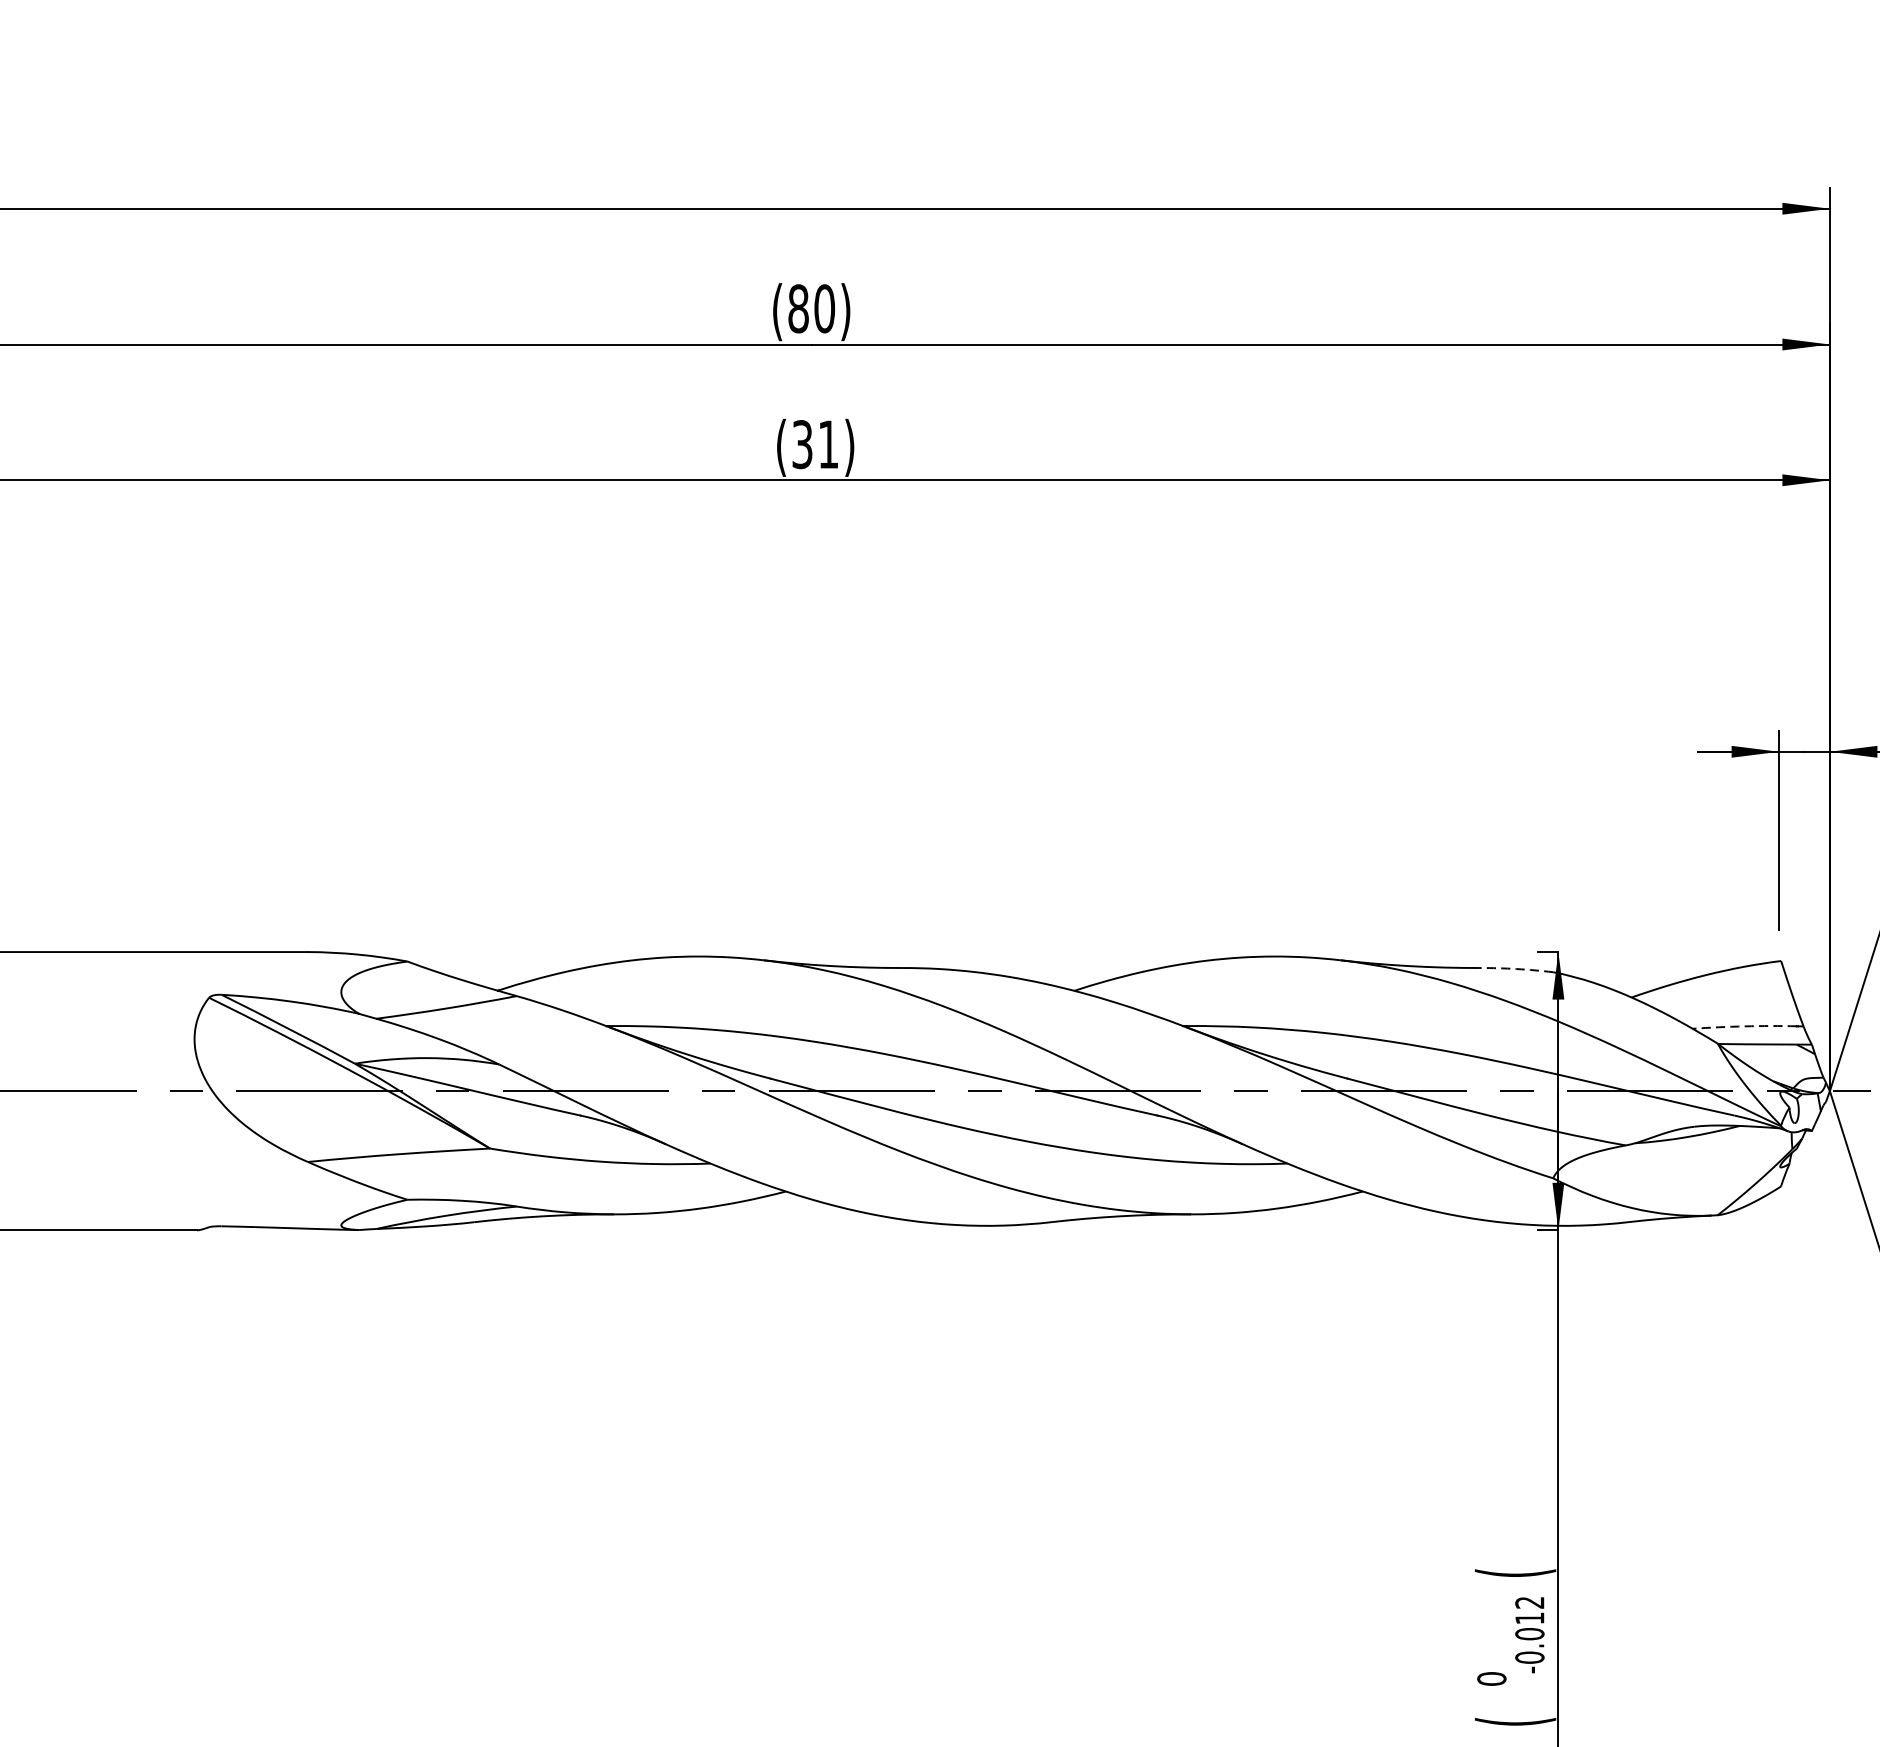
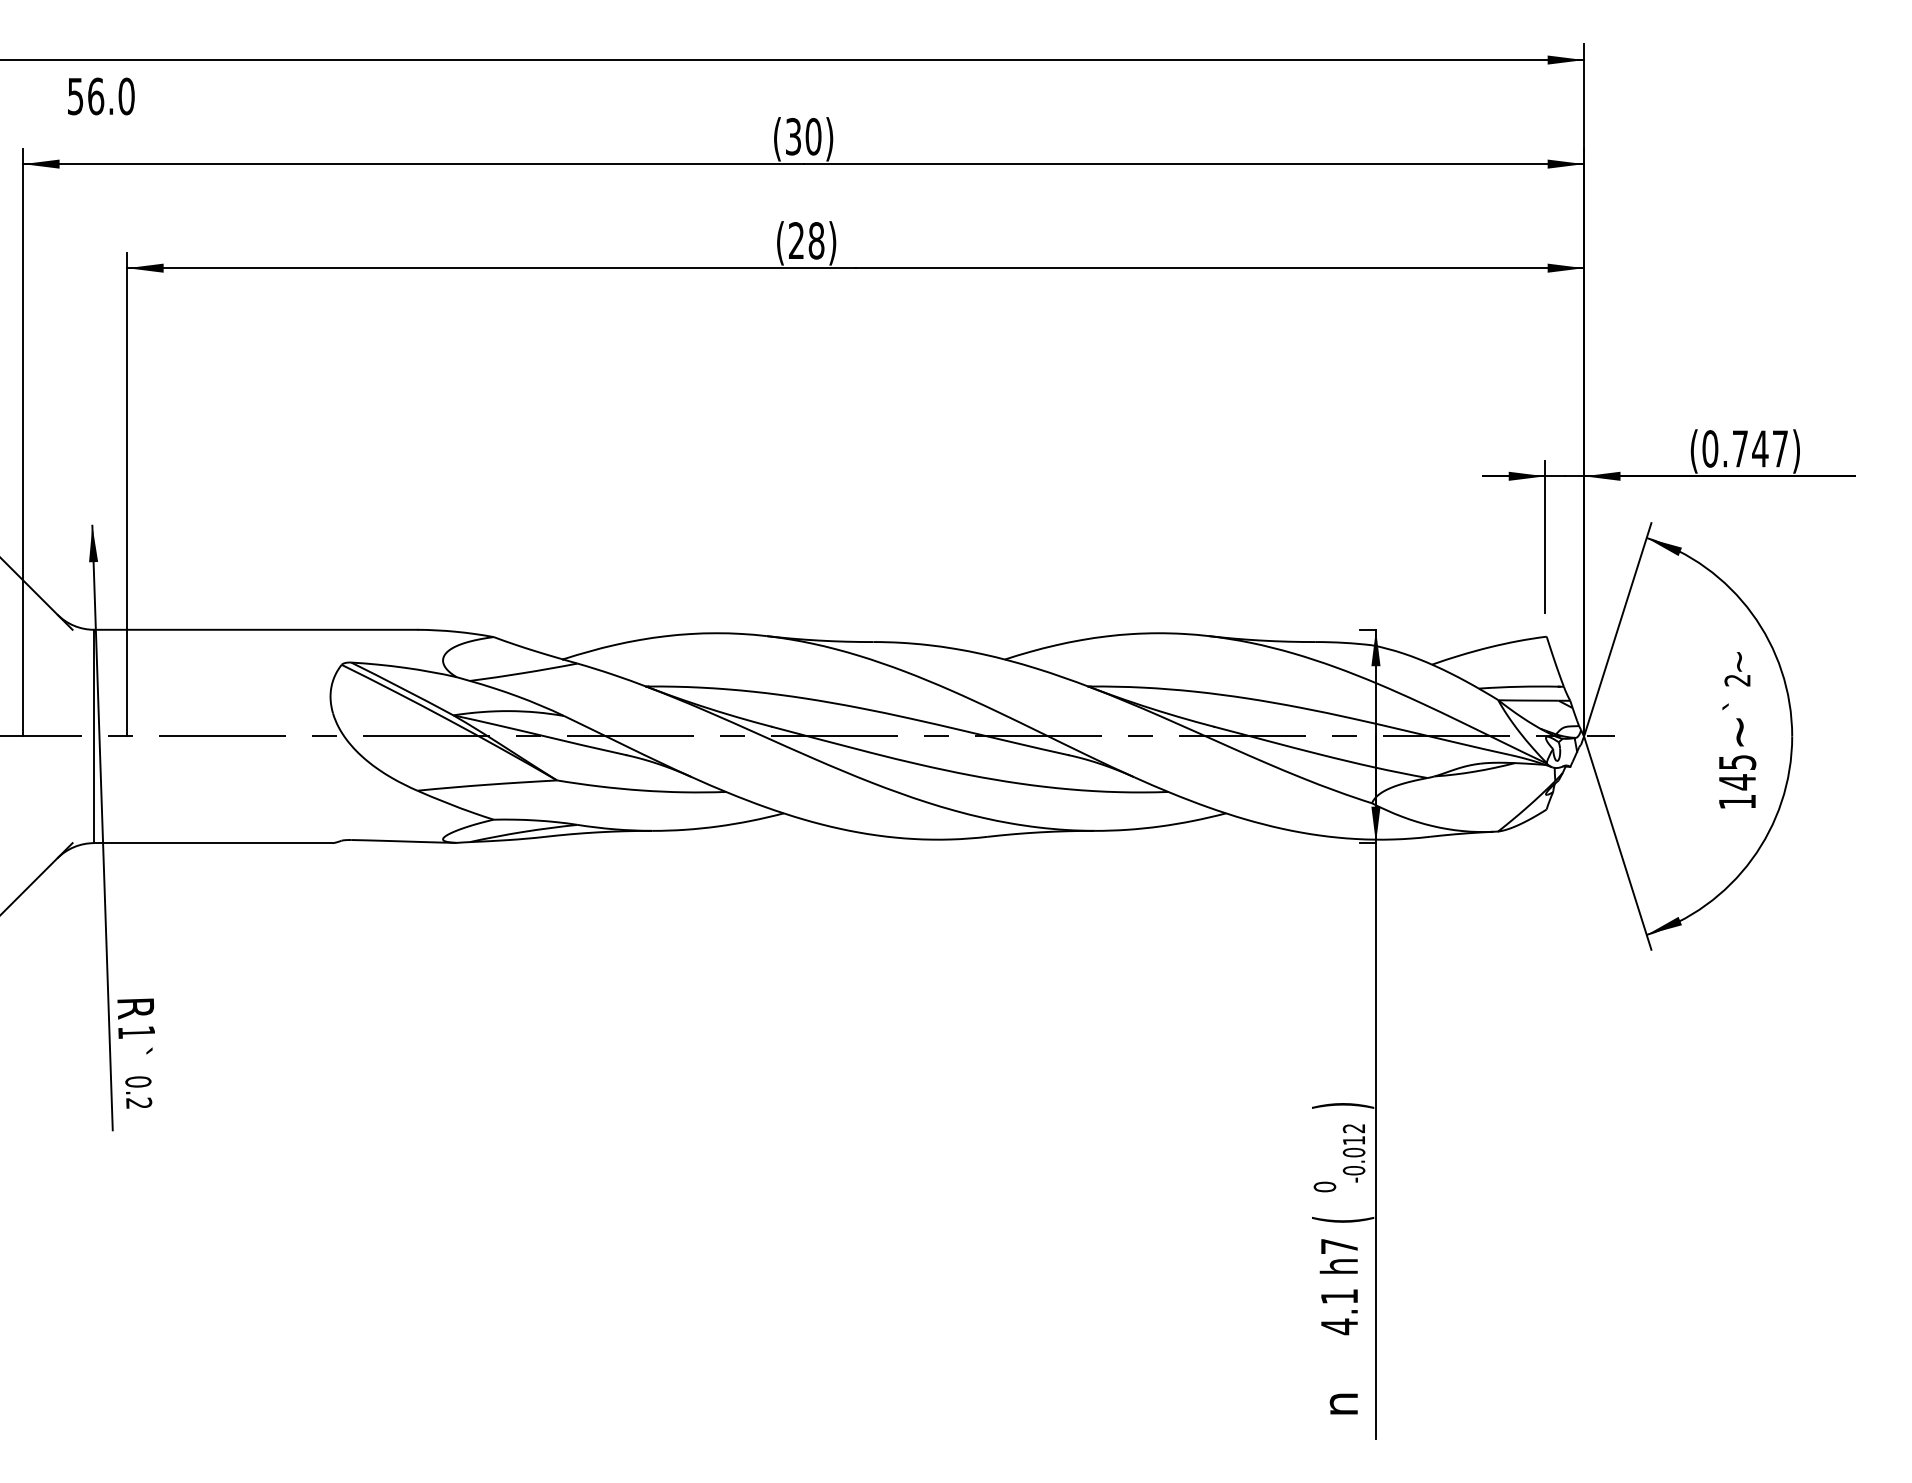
text: (798, 308) -> (793, 136), (80) -> (30)
text: (815, 444) -> (806, 240), (31) -> (28)
arc: (1516, 968) -> (1343, 642), dashed -> solid
arc: (1744, 1026) -> (1518, 686), dashed -> solid
text: (1516, 1572) -> (1343, 1105), ( -> )

